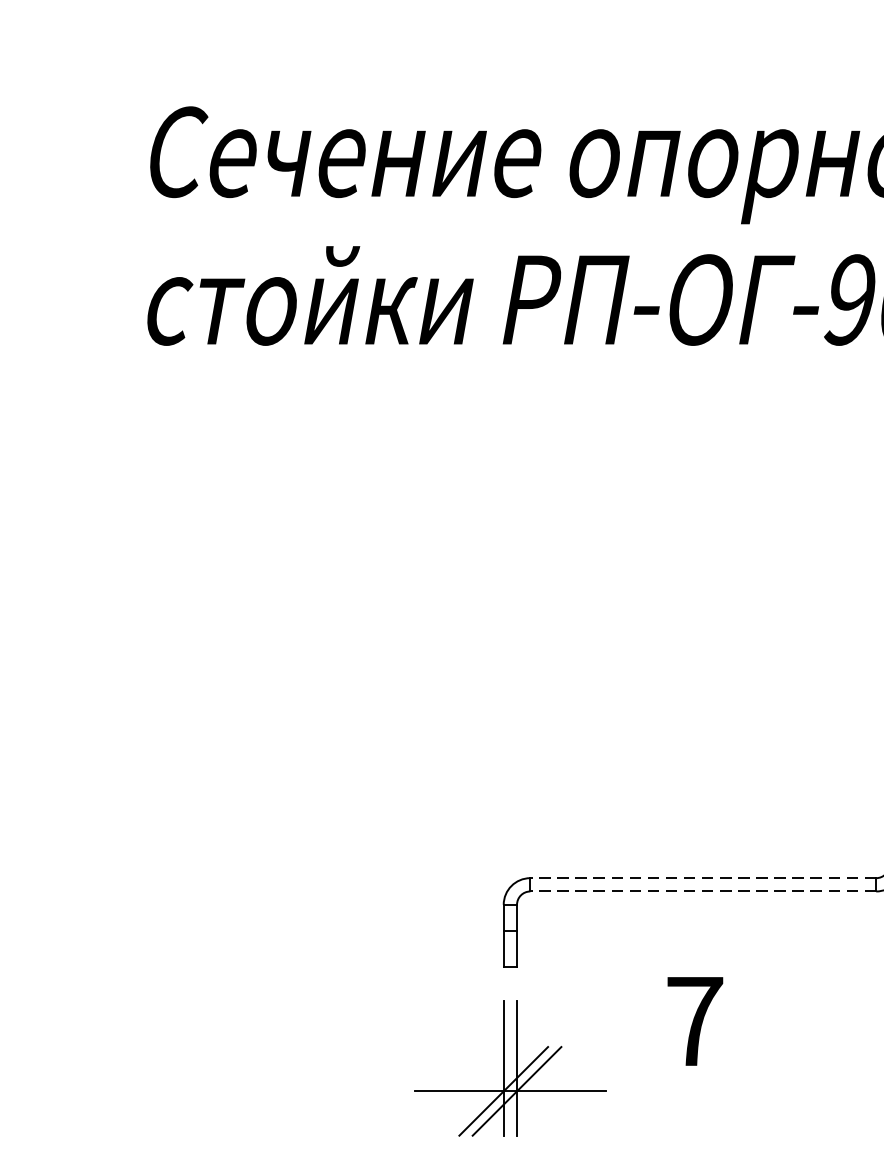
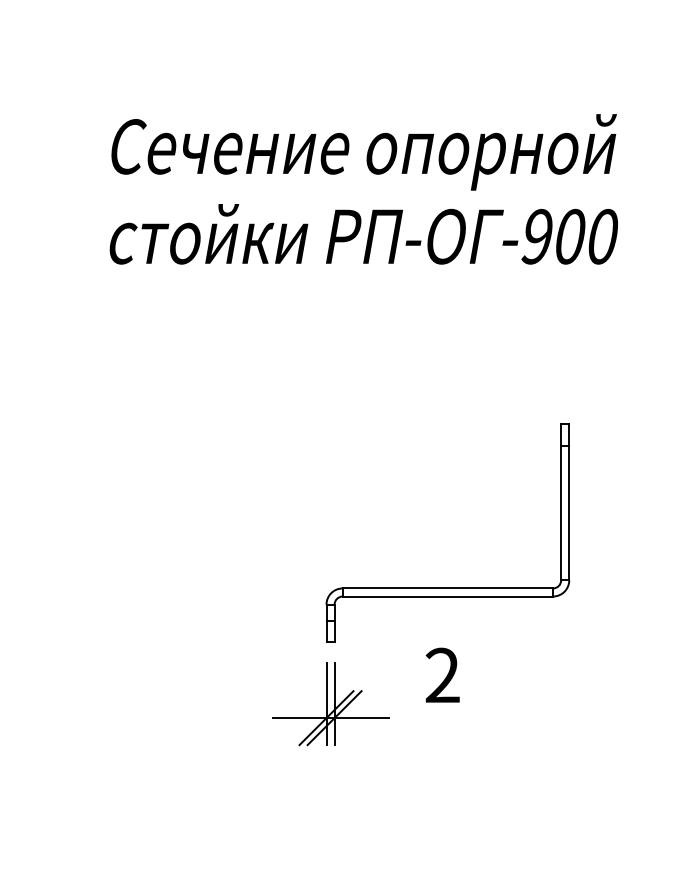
line: (702, 878) -> (447, 588), dashed -> solid
line: (702, 891) -> (447, 596), dashed -> solid
text: (694, 1019) -> (442, 674), 7 -> 2

